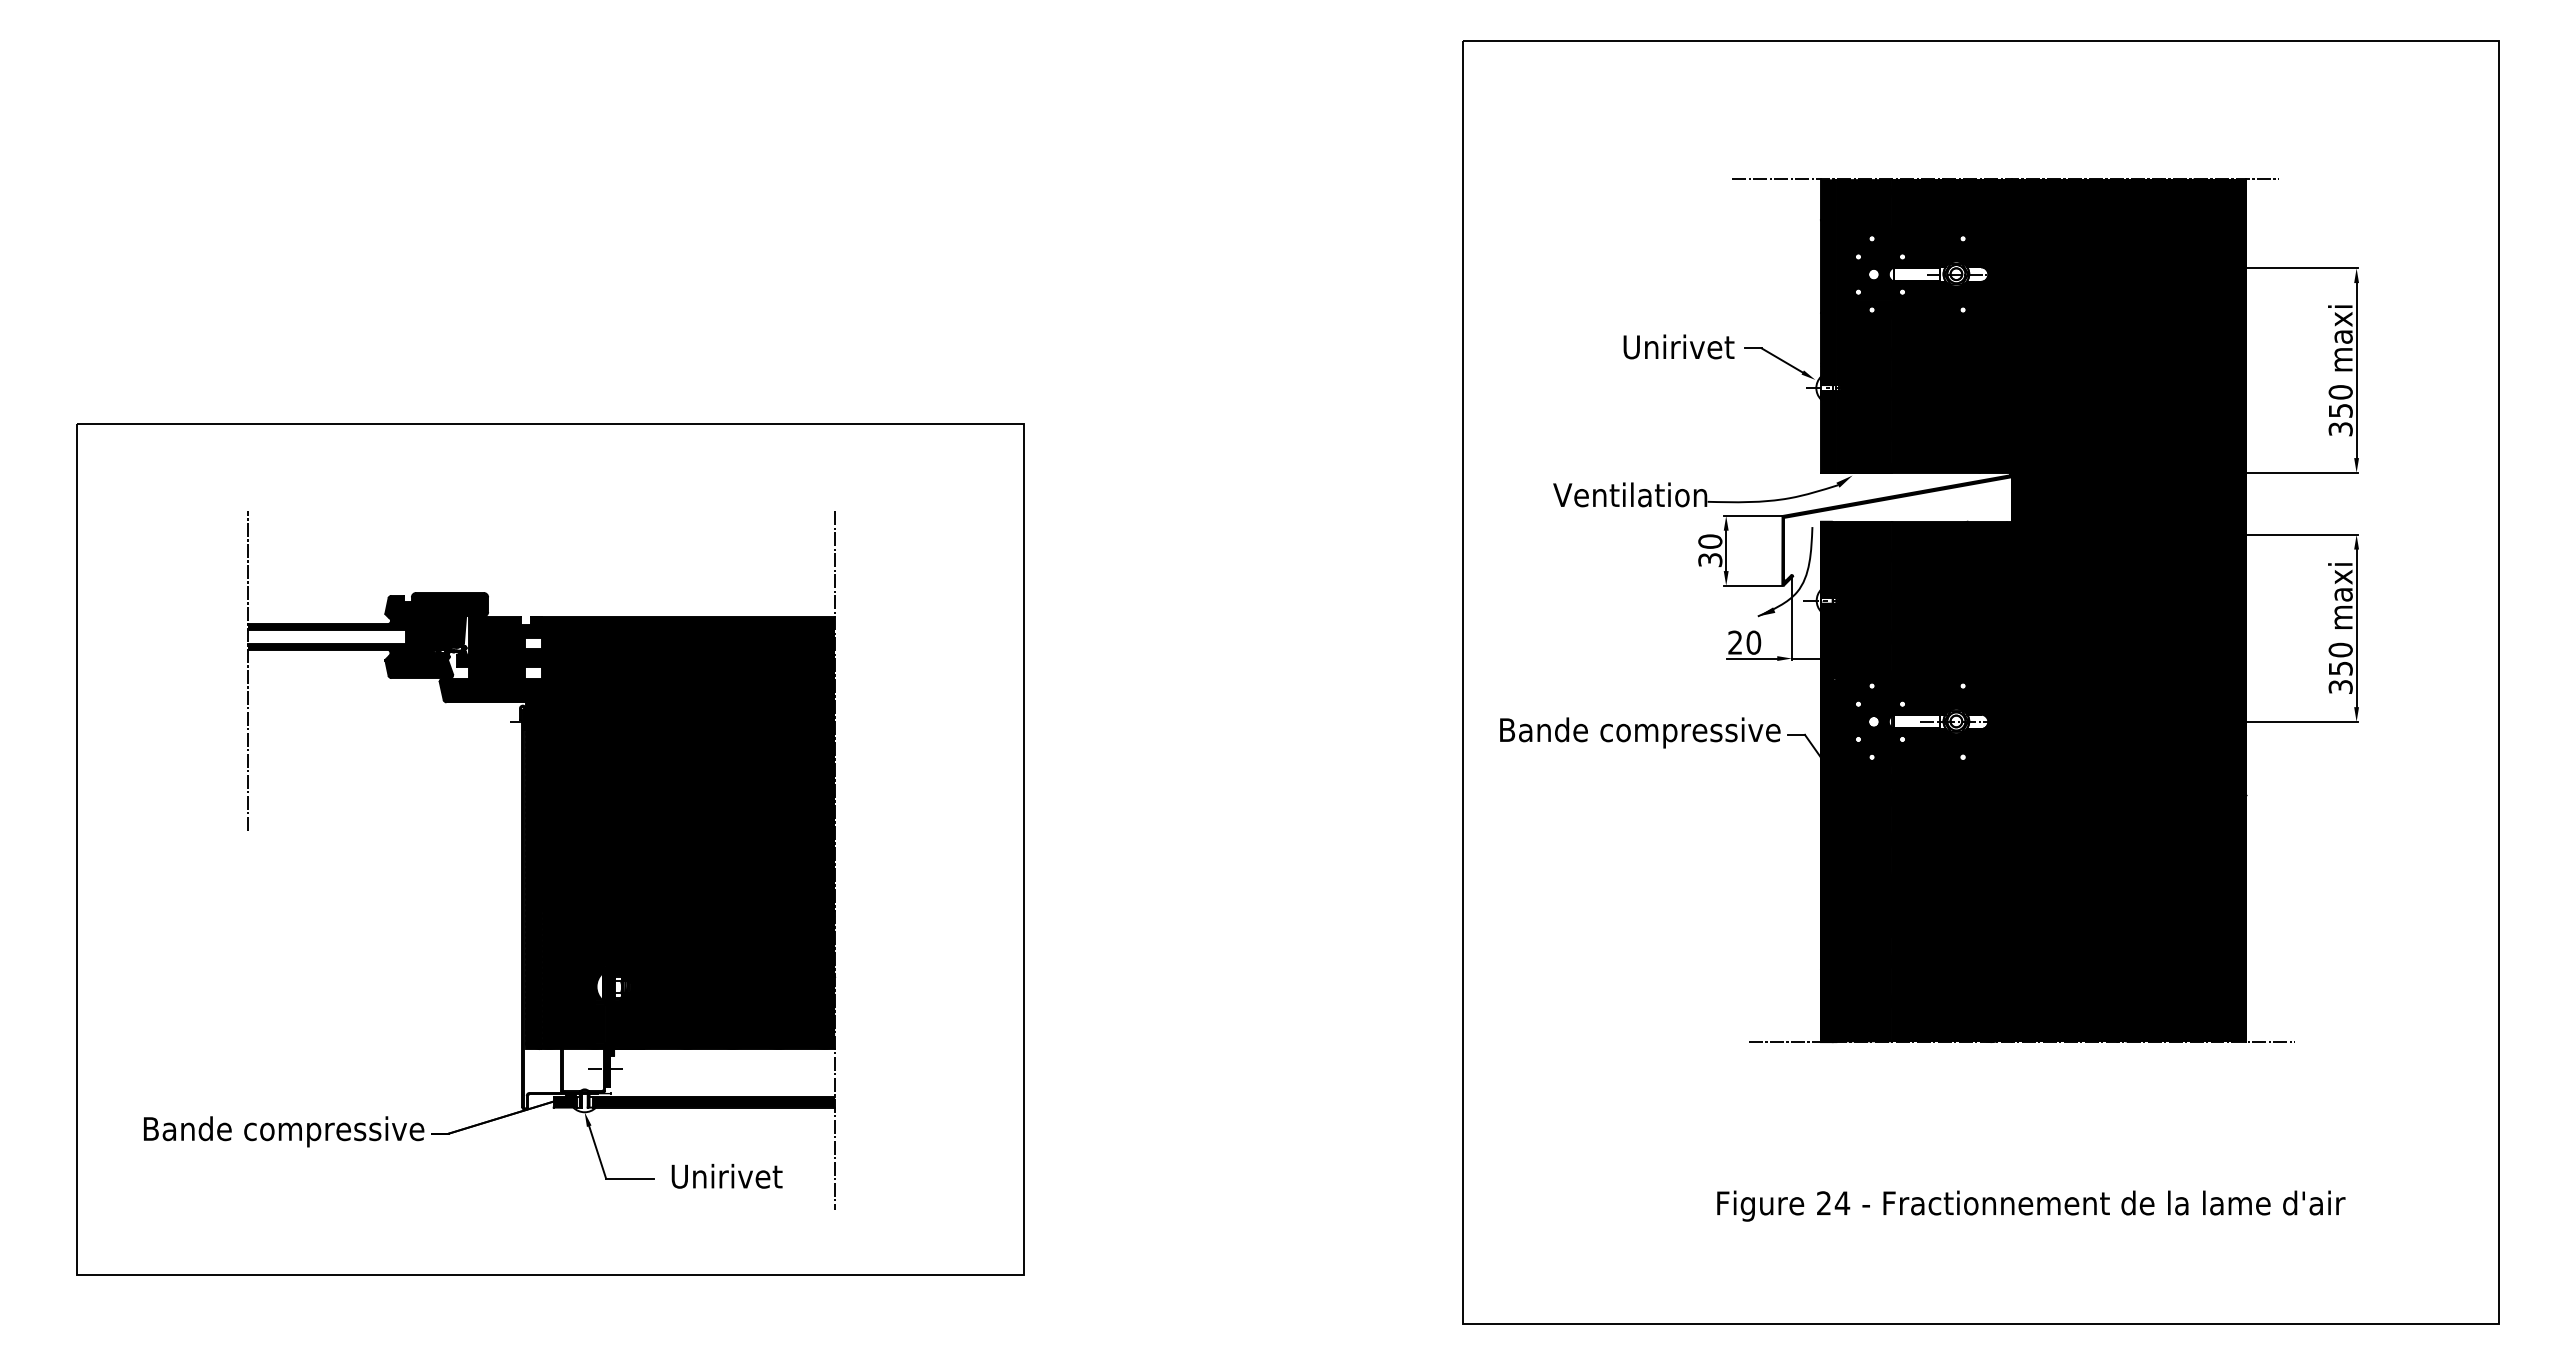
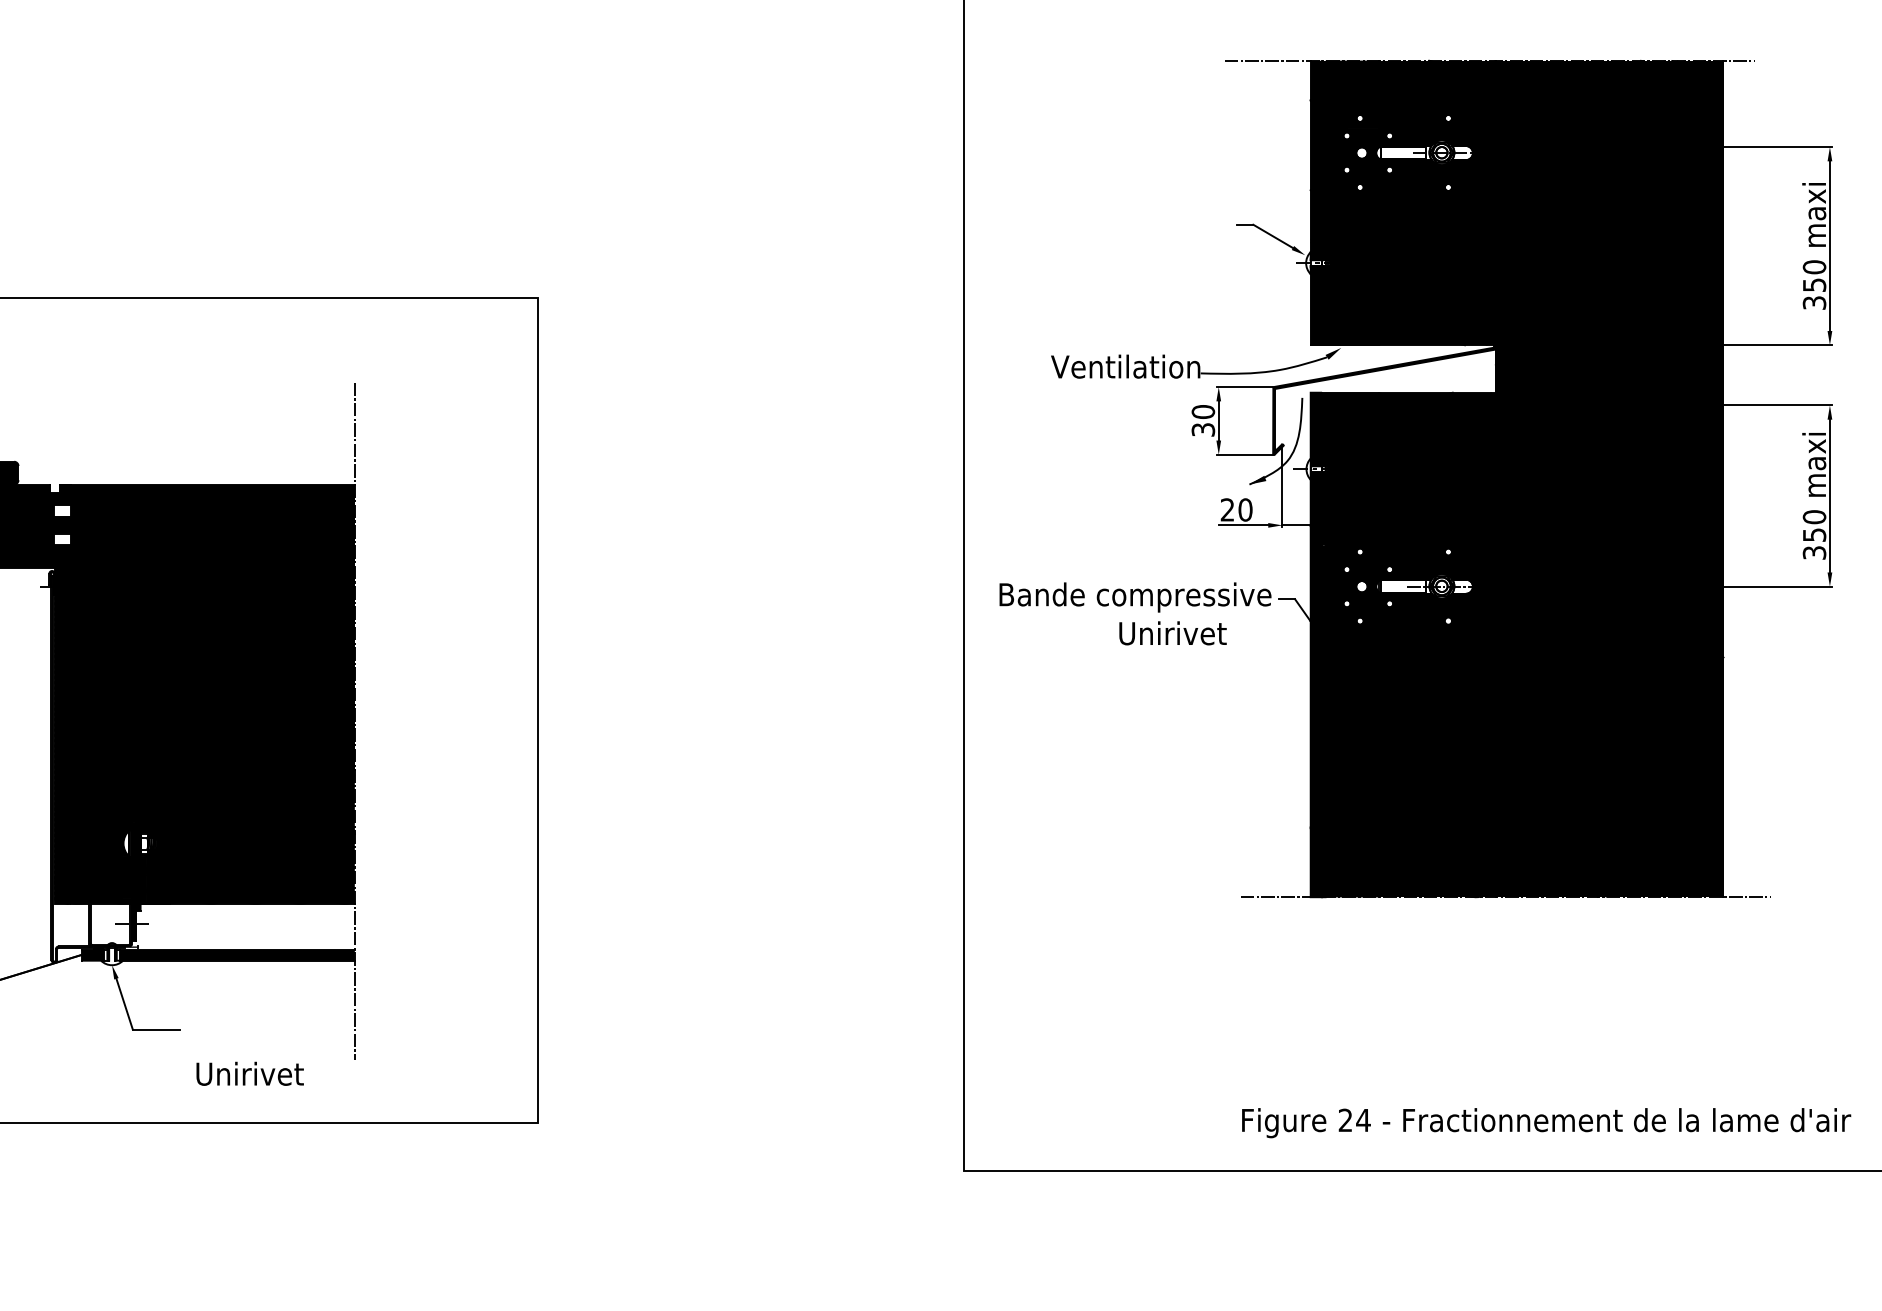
text: (1678, 346) -> (1172, 632), moved
text: (726, 1175) -> (249, 1073), moved
text: (2031, 1205) -> (1546, 1122), moved

